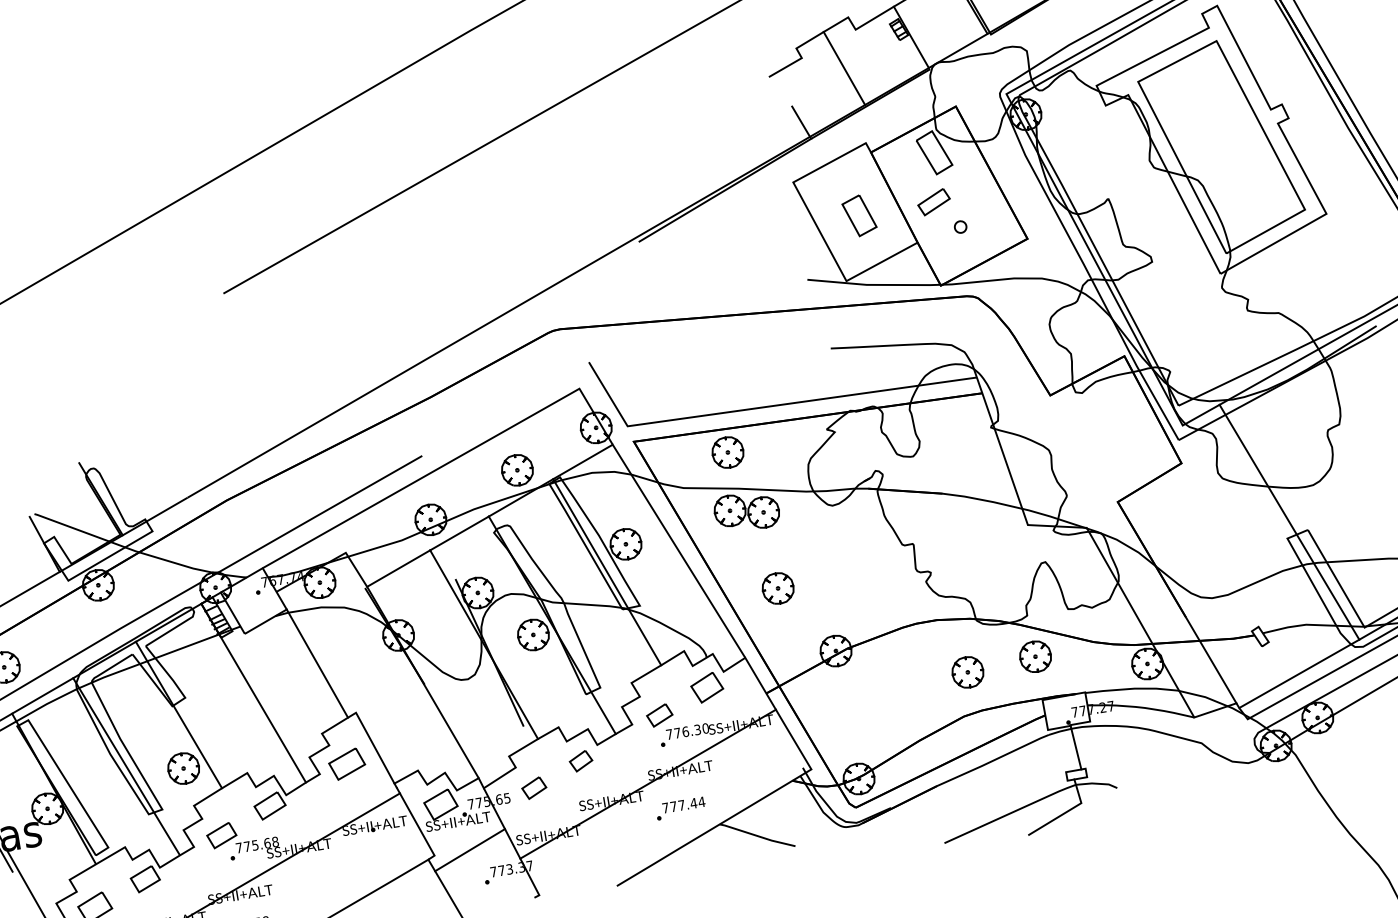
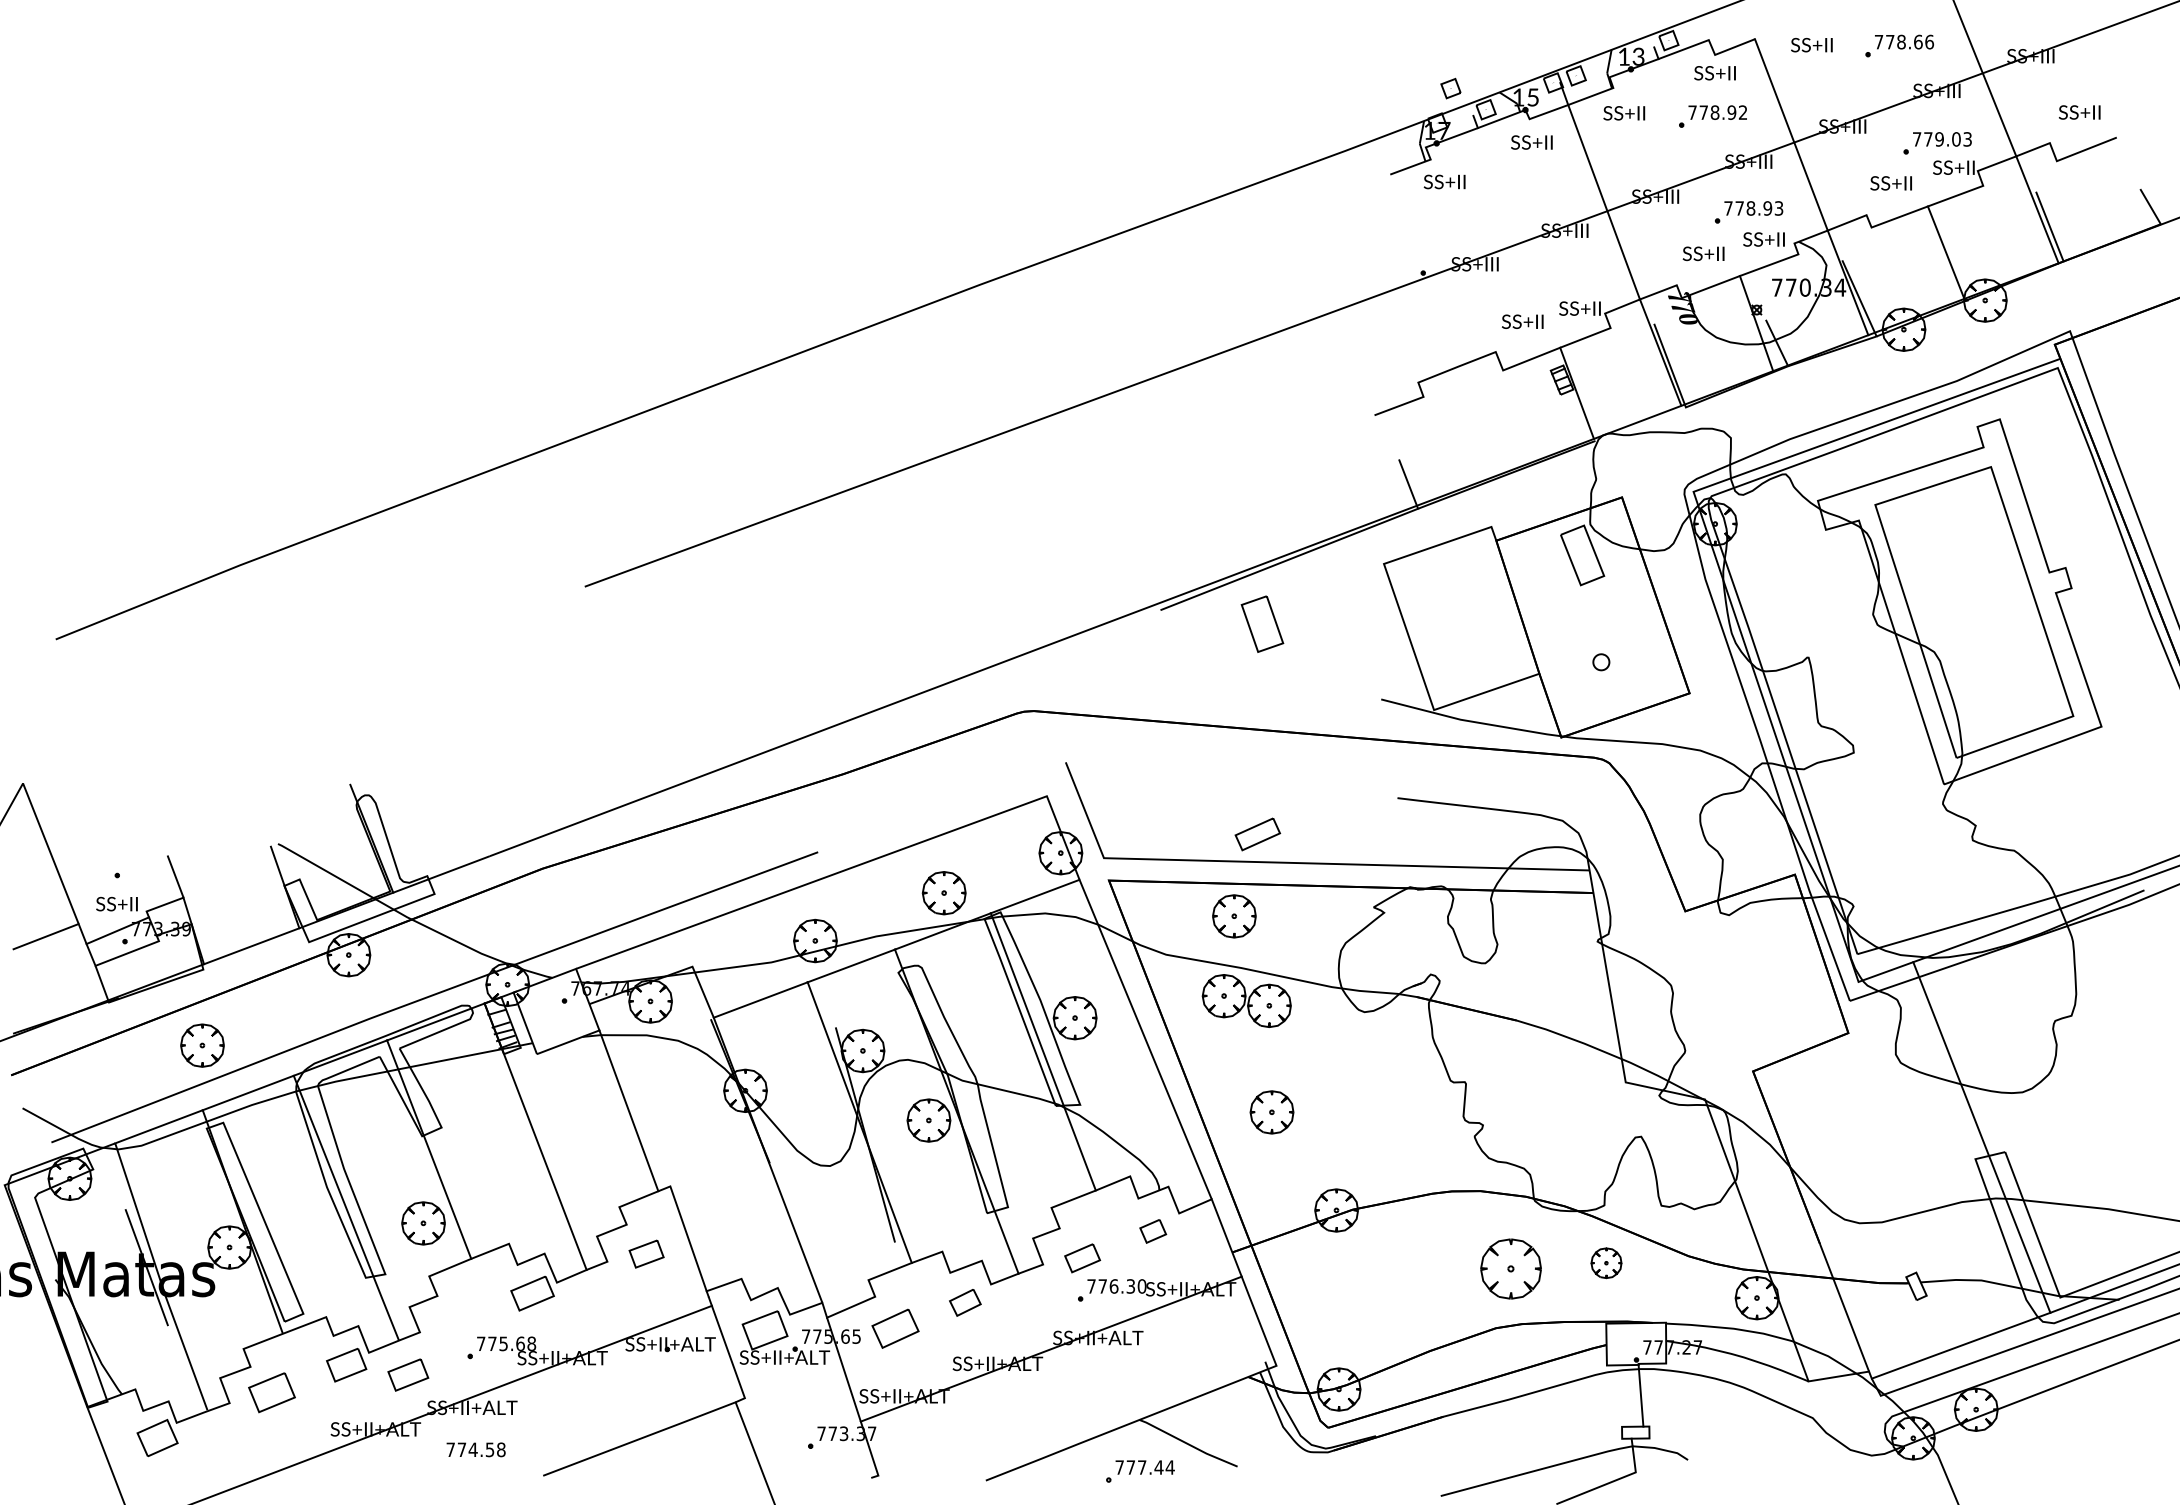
line: (843, 68) -> (1478, 420), removed
part: (933, 202) -> (1257, 834), moved
part: (859, 215) -> (1262, 623), moved
part: (1035, 657) -> (1606, 1263), size x0.7
part: (967, 672) -> (1510, 1269), size x1.4
part: (706, 687) -> (1152, 1231), size x0.6
part: (346, 763) -> (646, 1253), size x0.7
part: (534, 787) -> (895, 1328), size x1.4
part: (681, 808) -> (1140, 1471), moved
part: (221, 835) -> (408, 1374), moved
line: (470, 849) -> (794, 1398), removed

